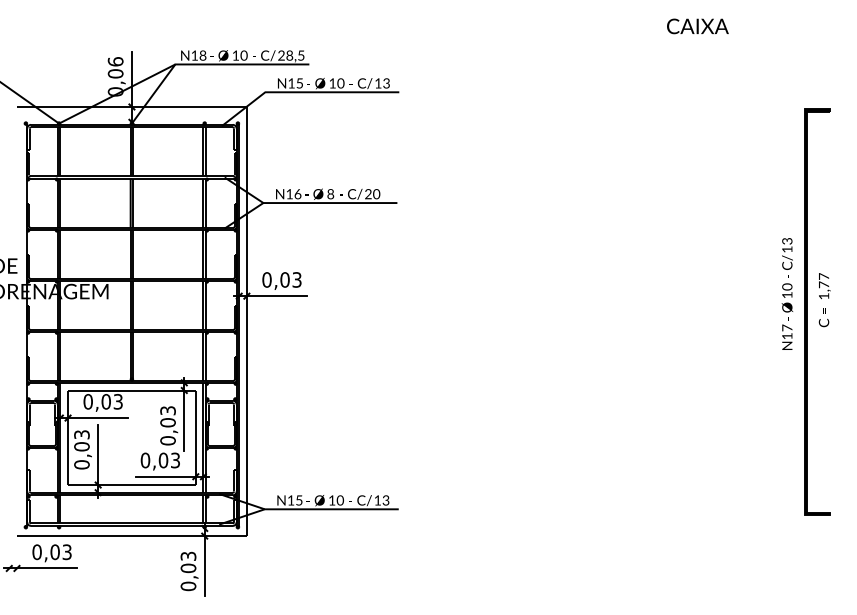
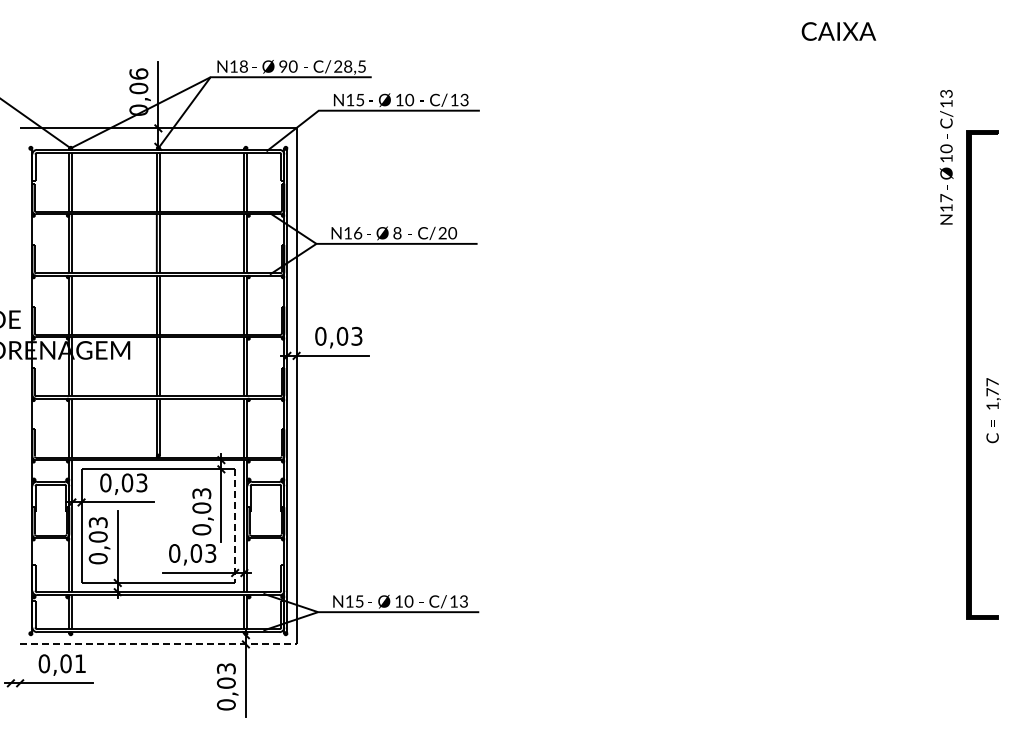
text: (235, 55) -> (283, 66), 10 -> 90
text: (787, 294) -> (946, 157), moved
text: (824, 300) -> (993, 410), moved
line: (196, 438) -> (235, 526), solid -> dashed
line: (132, 536) -> (158, 644), solid -> dashed
text: (67, 551) -> (80, 663), 0,03 -> 0,01

